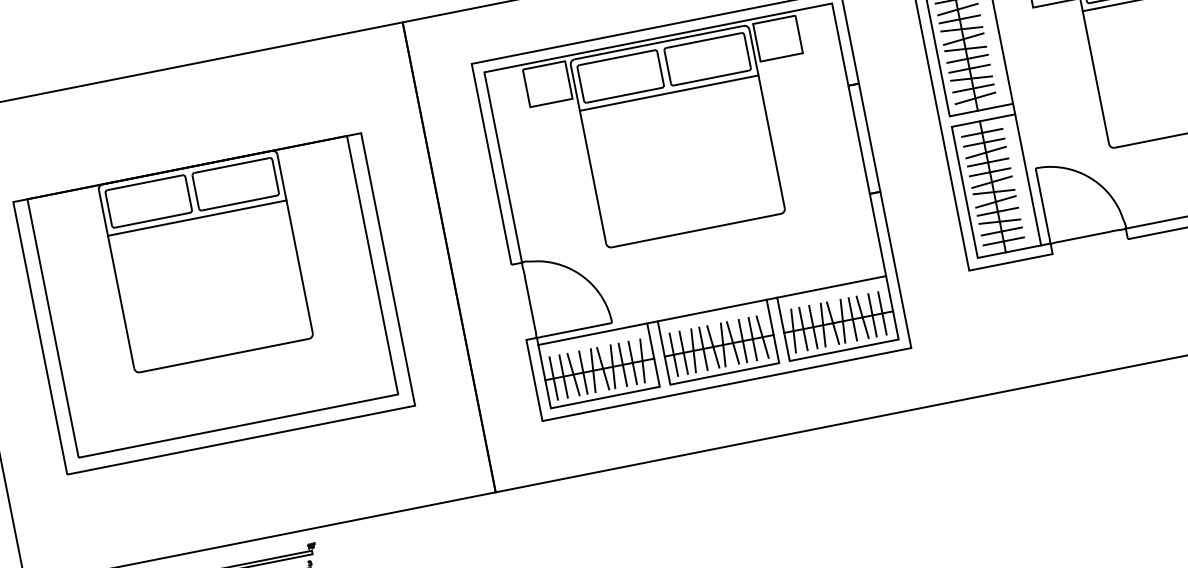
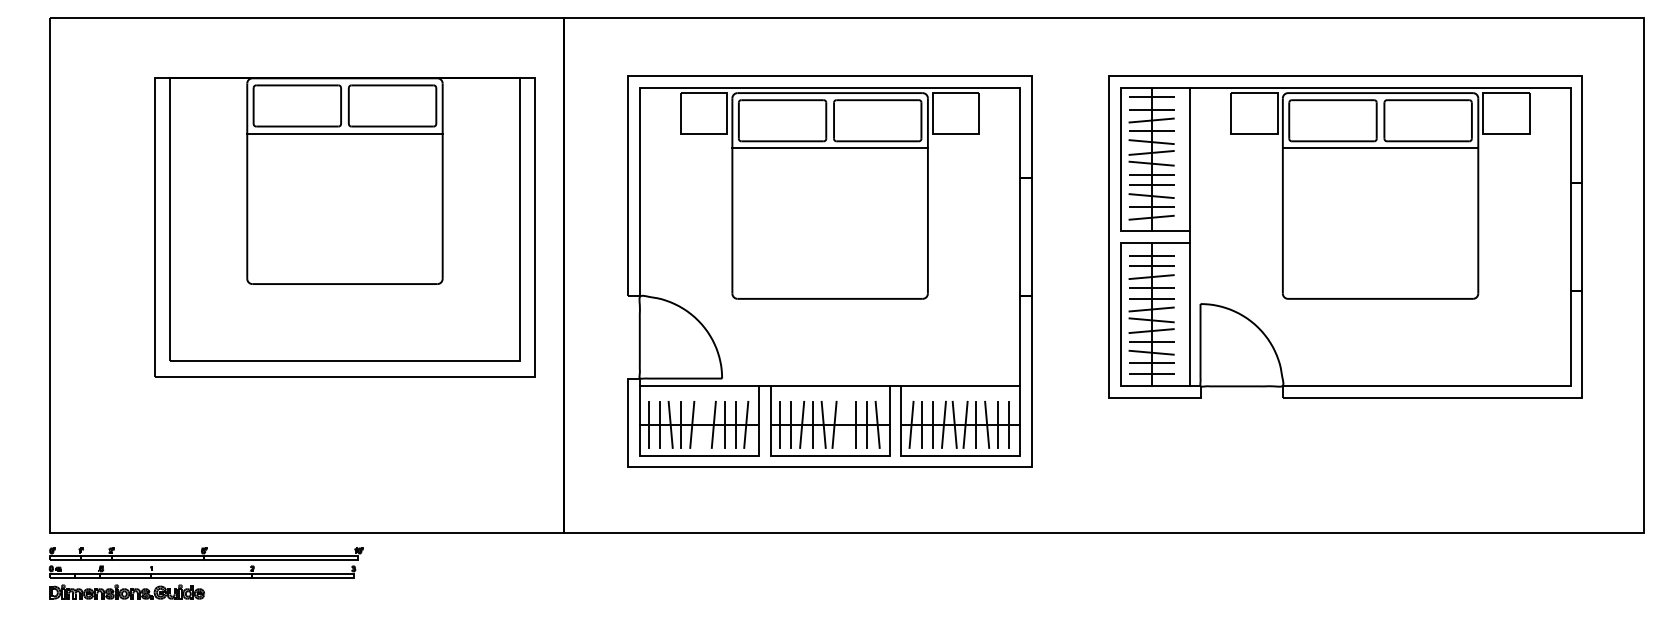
part: (213, 303) -> (344, 227), moved
line: (733, 342) -> (845, 424), removed
line: (603, 368) -> (703, 424), removed

